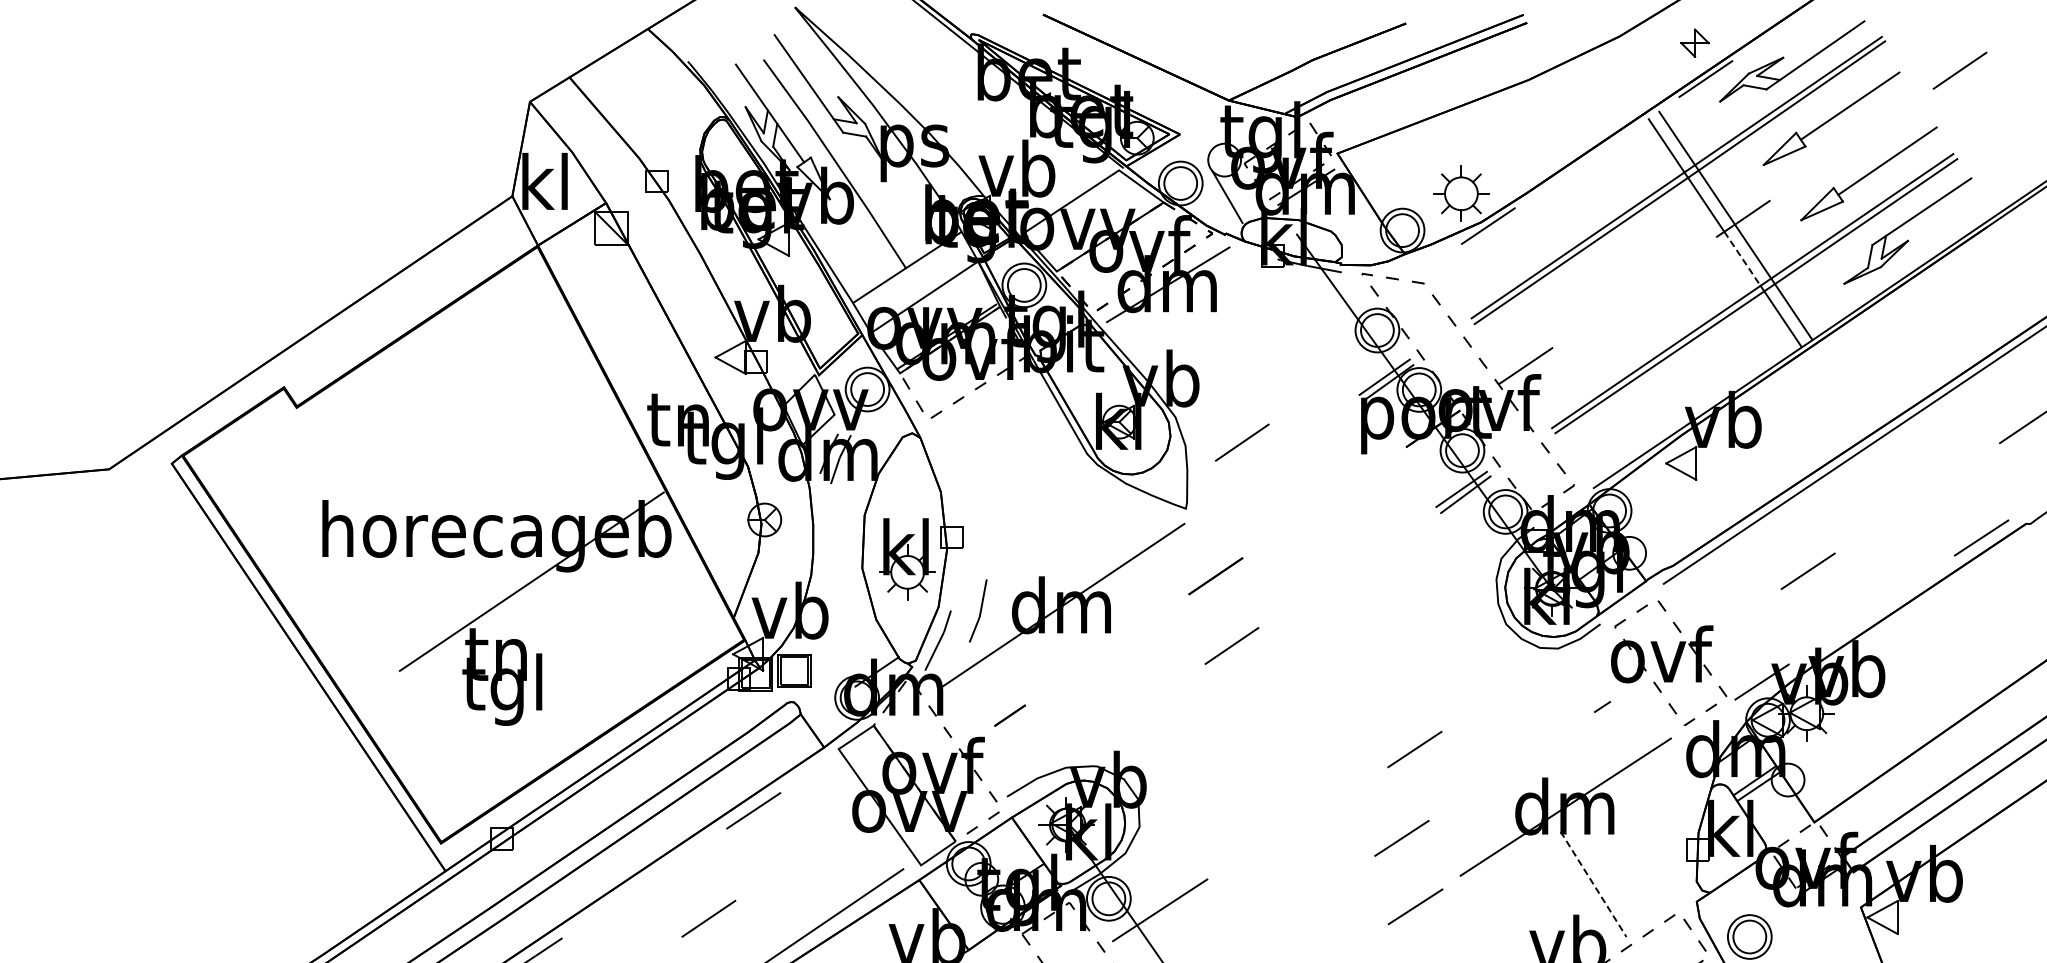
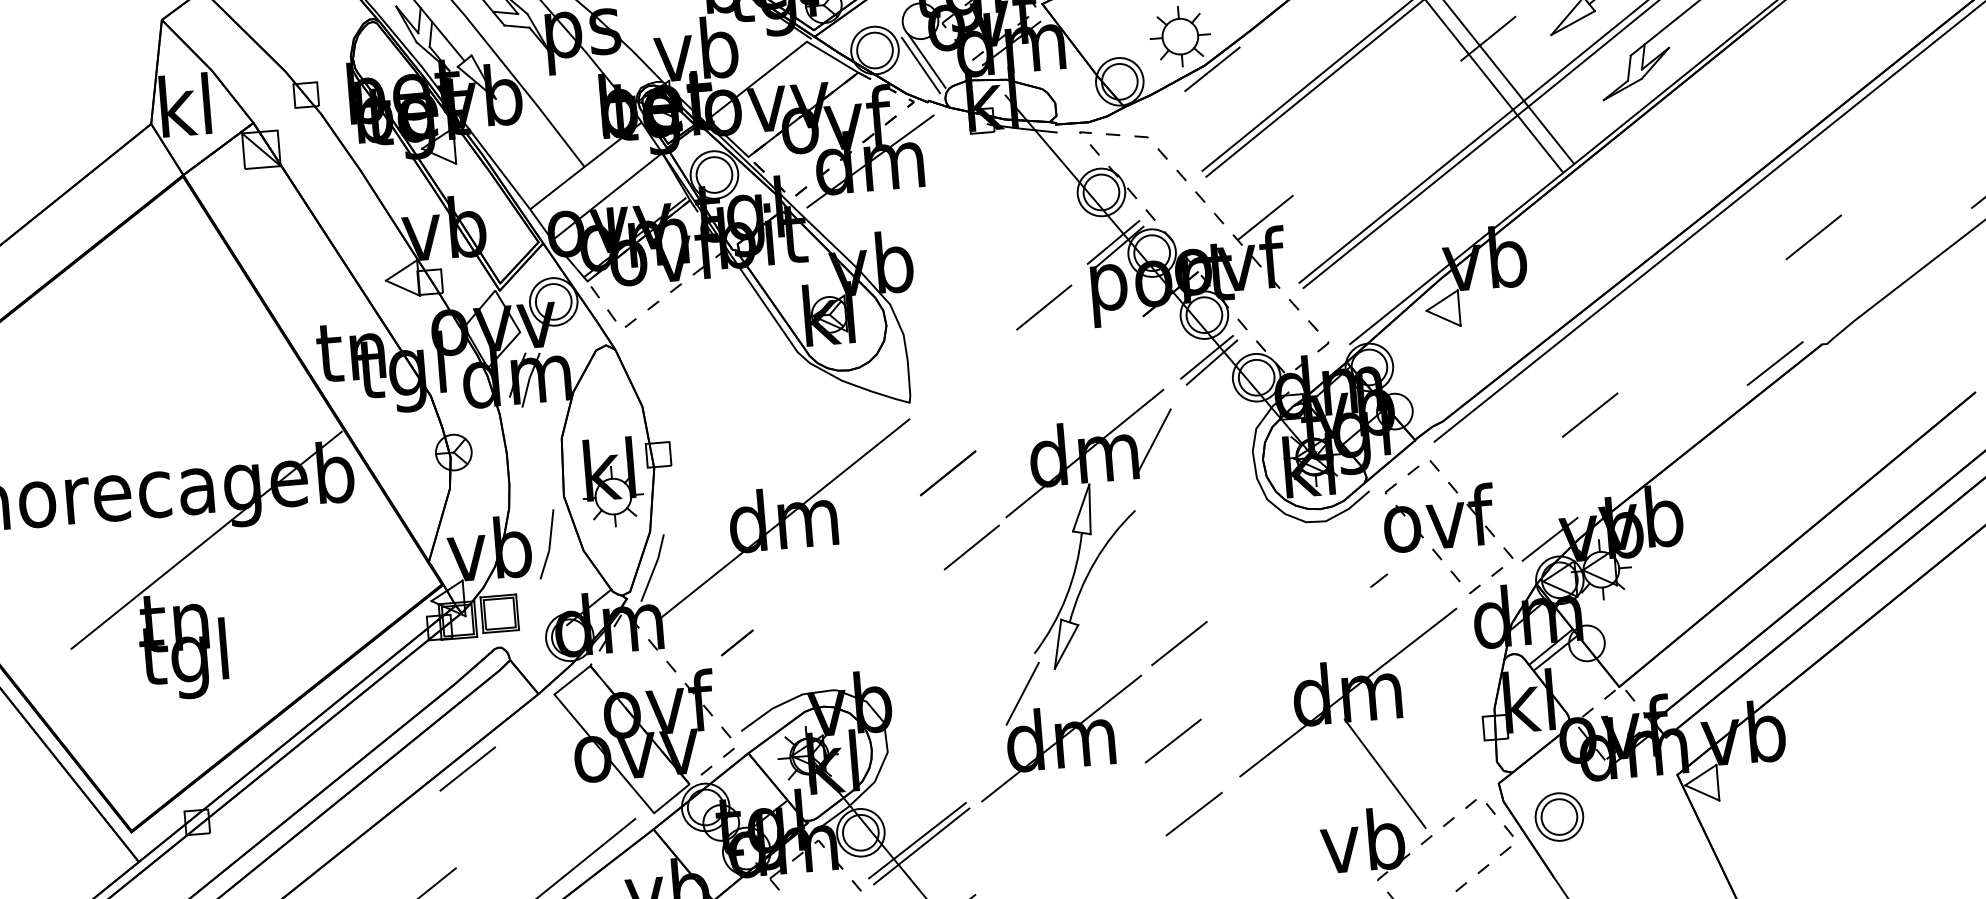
line: (1221, 200) -> (920, 65), added
line: (1742, 258) -> (1490, 81), dashed -> solid
line: (1242, 442) -> (1044, 307), moved
line: (979, 611) -> (548, 544), moved
part: (1323, 697) -> (1075, 595), added
line: (1593, 884) -> (1385, 774), dashed -> solid
line: (1163, 915) -> (921, 846), added

